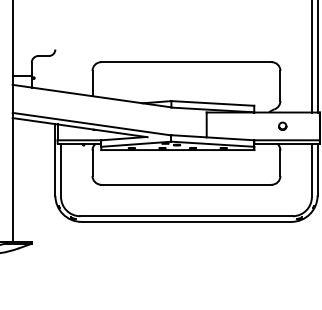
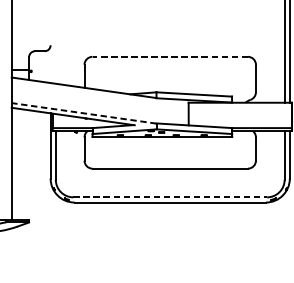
line: (185, 62) -> (169, 57), solid -> dashed
line: (91, 124) -> (83, 113), solid -> dashed
part: (282, 125) -> (257, 114), removed
line: (186, 216) -> (170, 197), solid -> dashed

